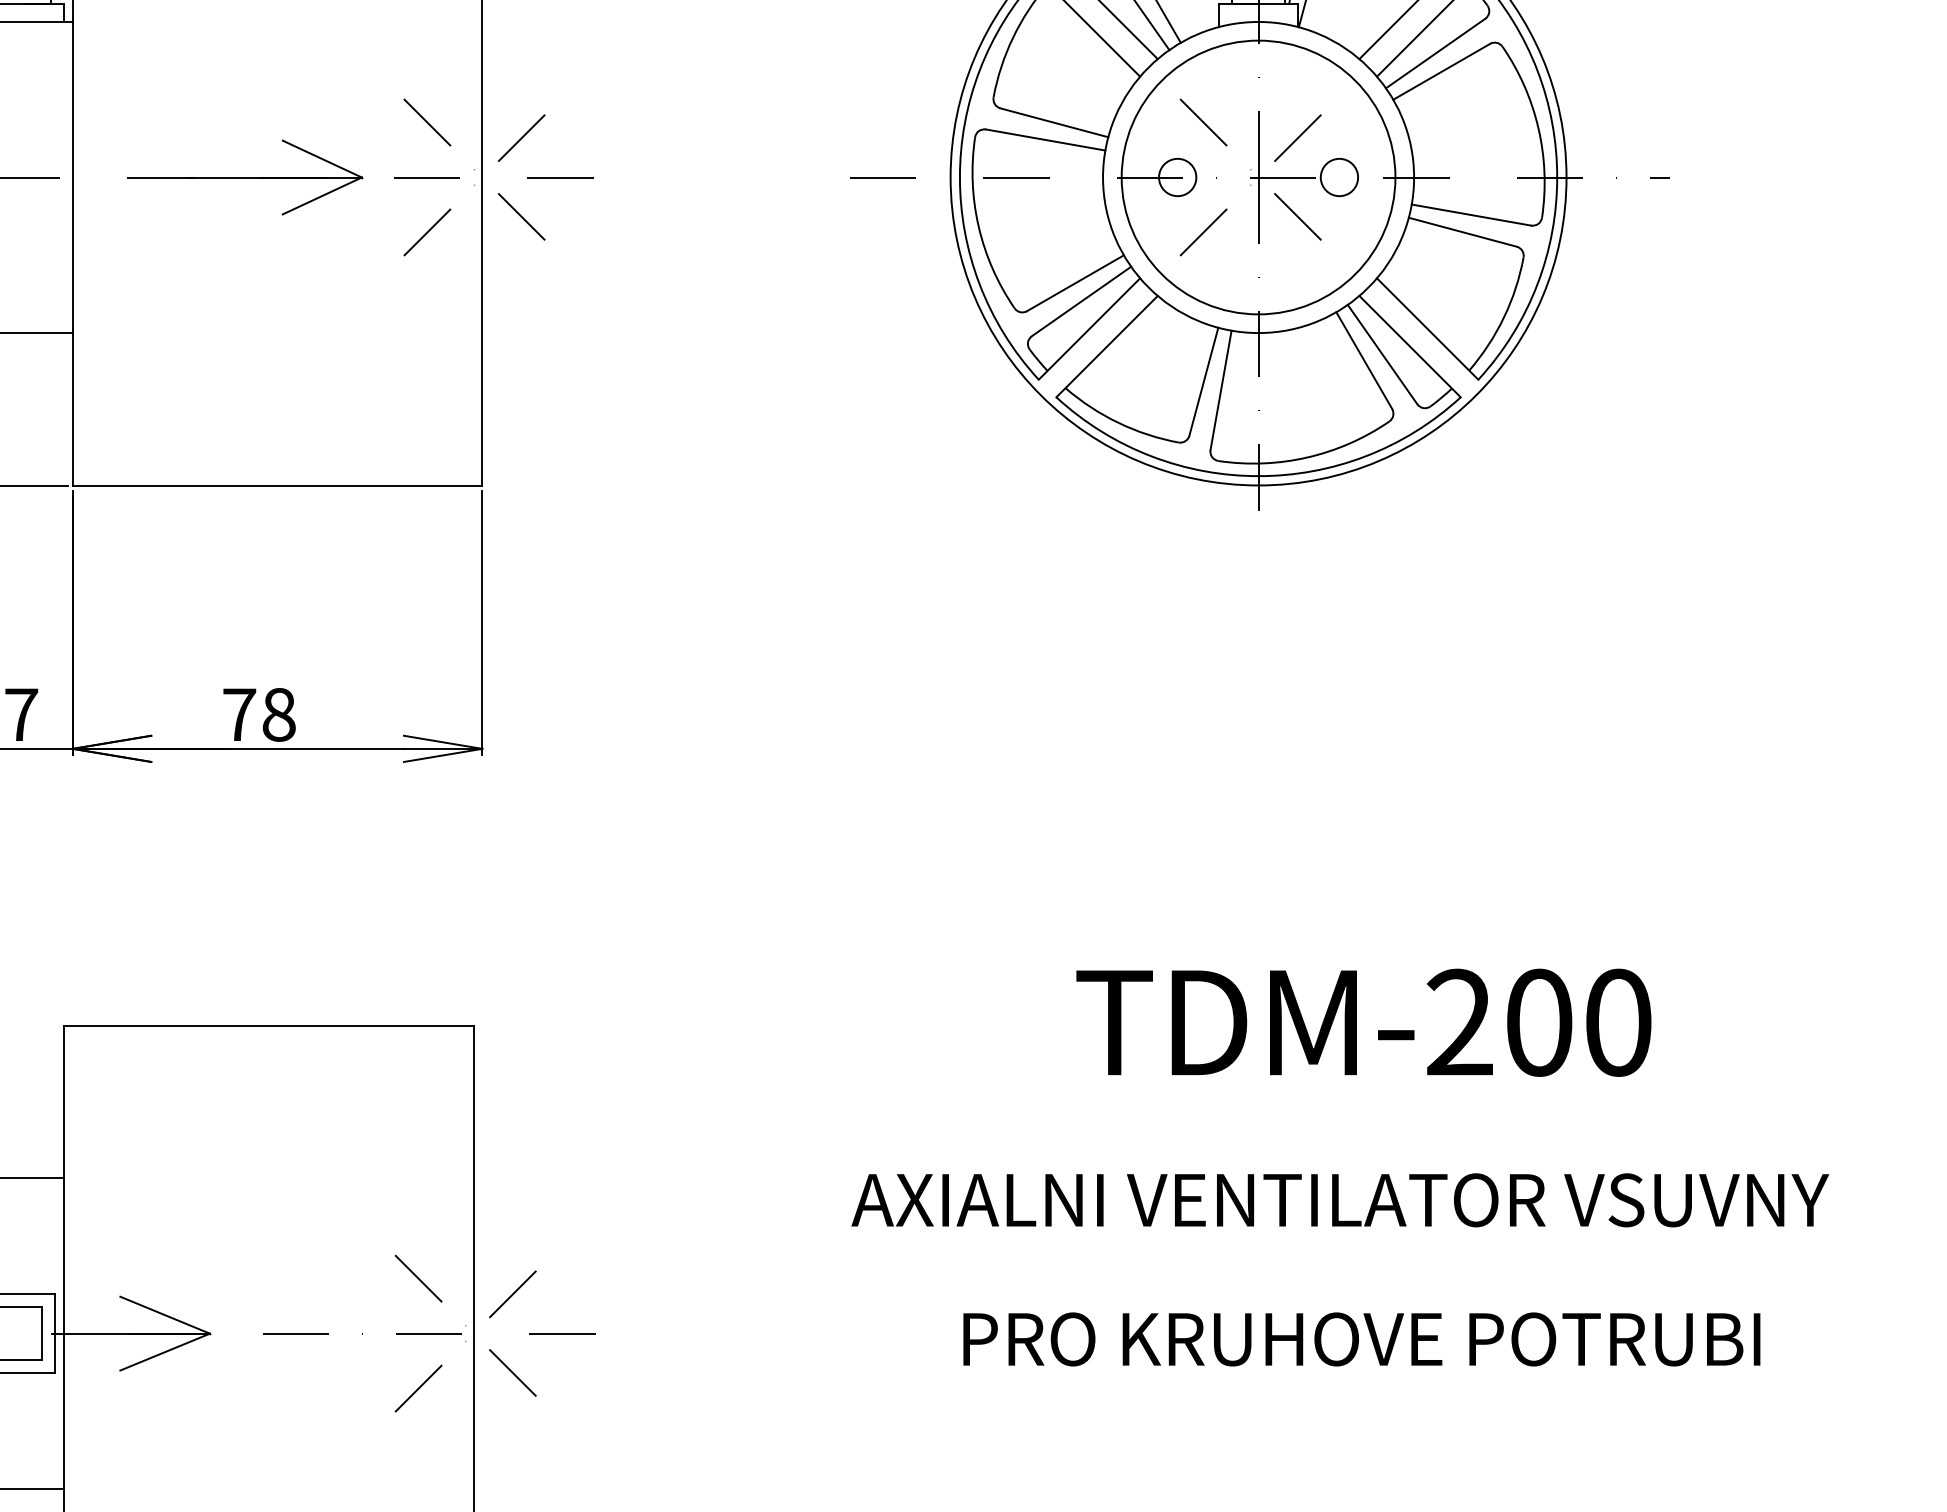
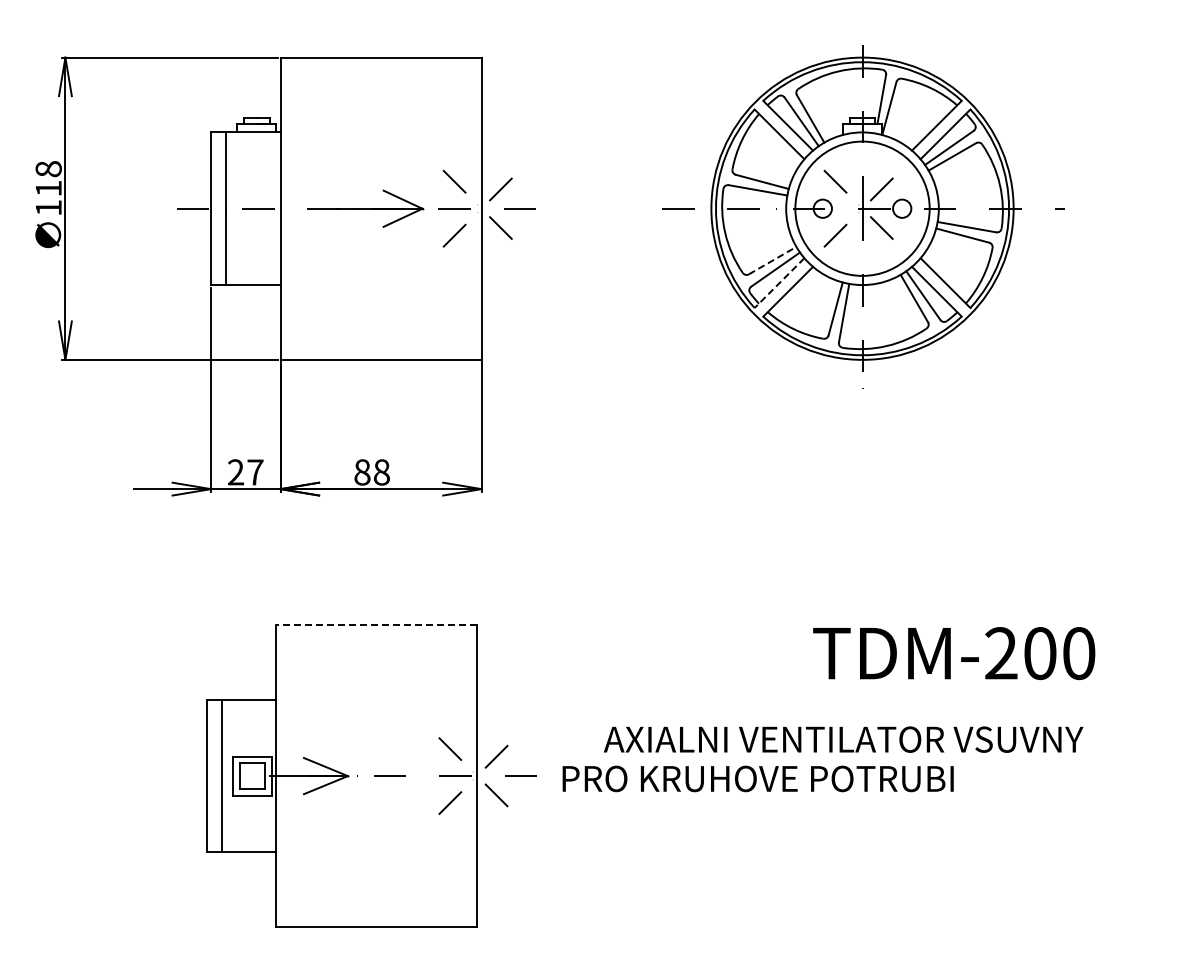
line: (1077, 282) -> (773, 260), solid -> dashed
line: (1089, 329) -> (779, 283), solid -> dashed
text: (239, 714) -> (362, 472), 78 -> 88
text: (1364, 1022) -> (954, 653), moved
line: (268, 1024) -> (376, 624), solid -> dashed
text: (1340, 1199) -> (843, 739), moved
text: (1360, 1338) -> (757, 778), moved

